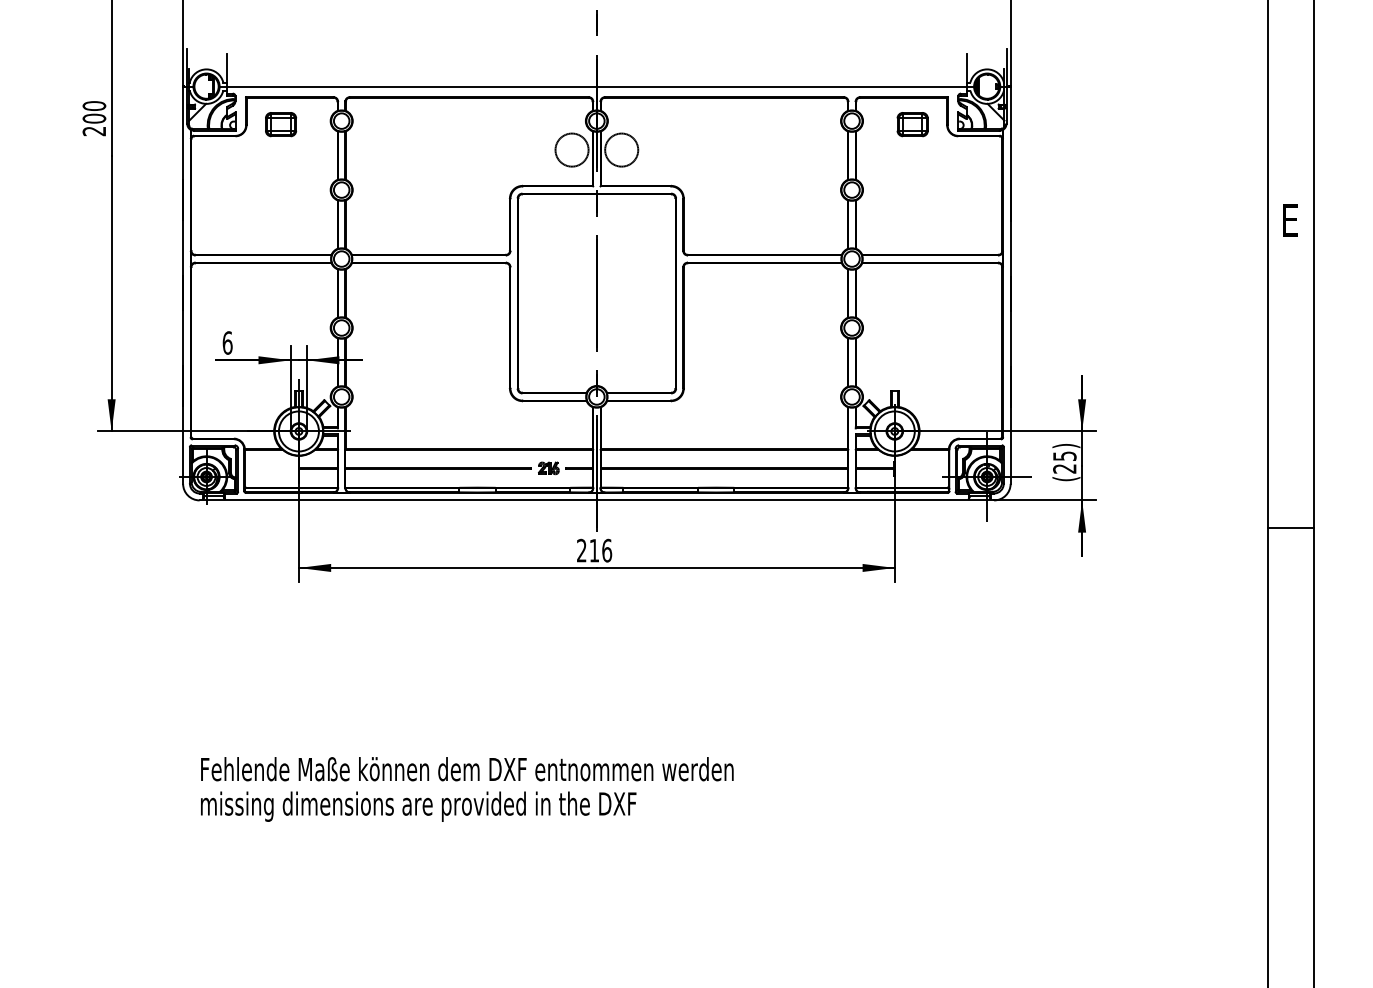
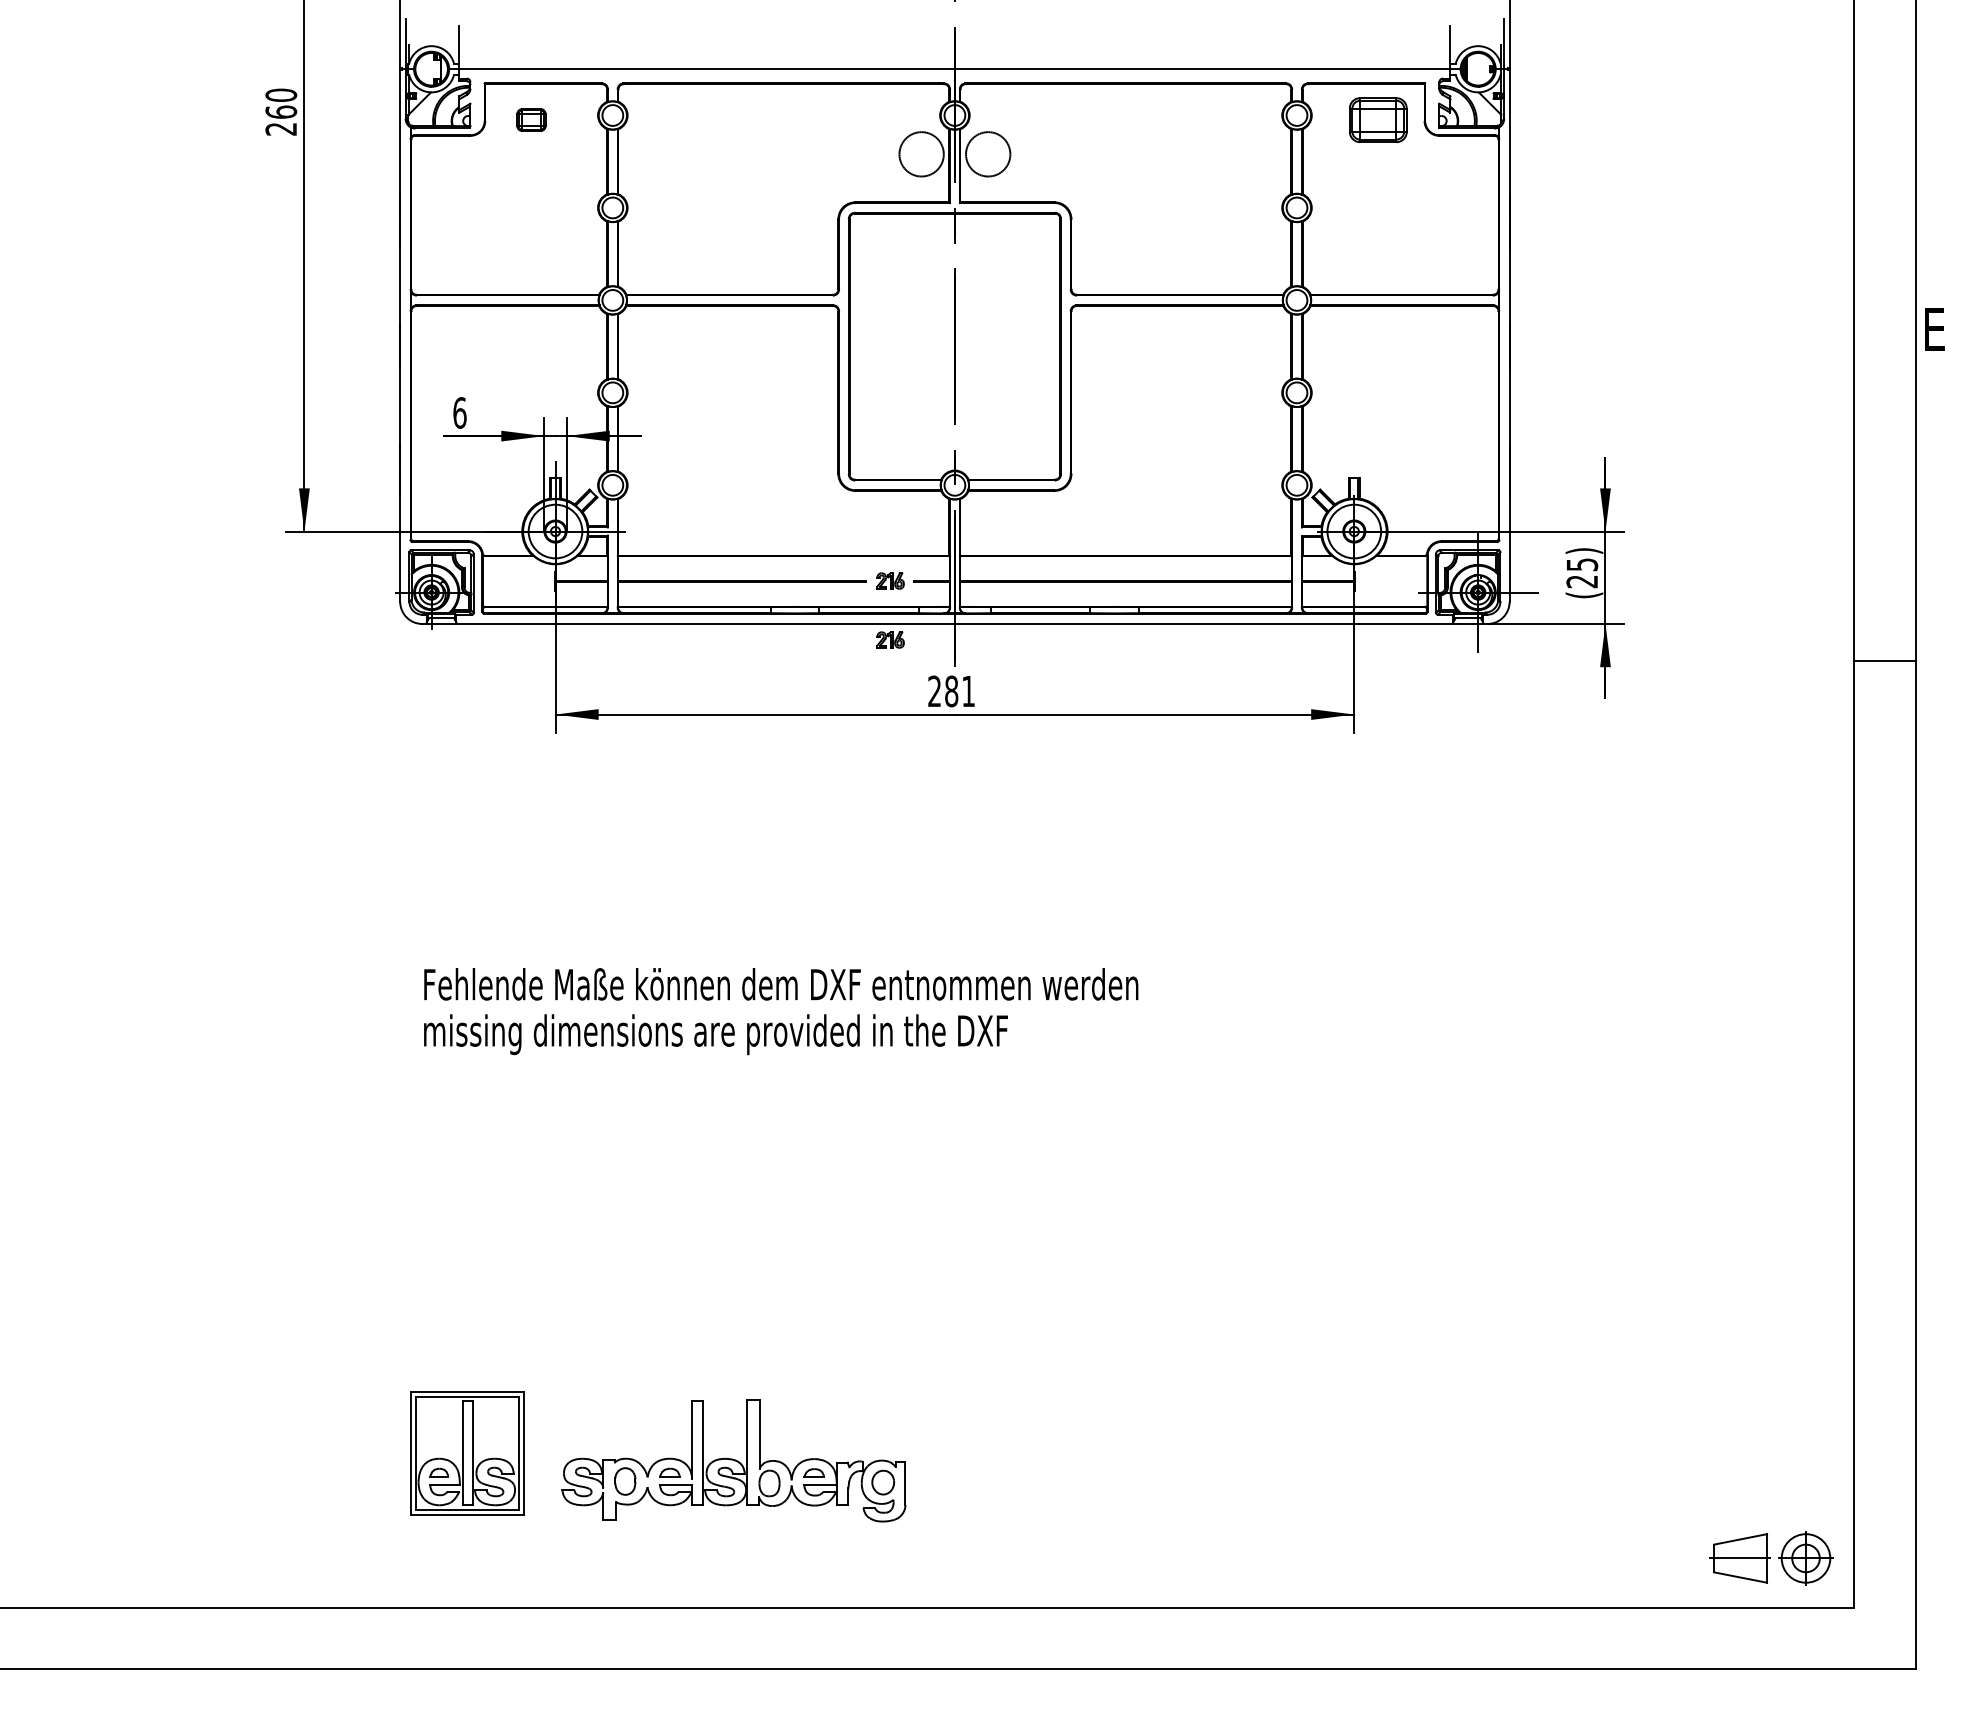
text: (93, 118) -> (280, 111), 200 -> 260
part: (281, 124) -> (531, 119), size x0.7
part: (912, 124) -> (1378, 119), size x1.4
text: (1290, 220) -> (1934, 329), moved
part: (548, 511) -> (890, 639), added
text: (601, 550) -> (960, 691), 216 -> 281

